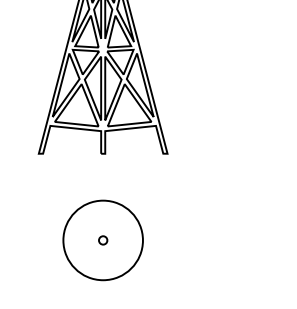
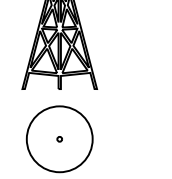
circle: (102, 240) -> (59, 139), size x1.43

